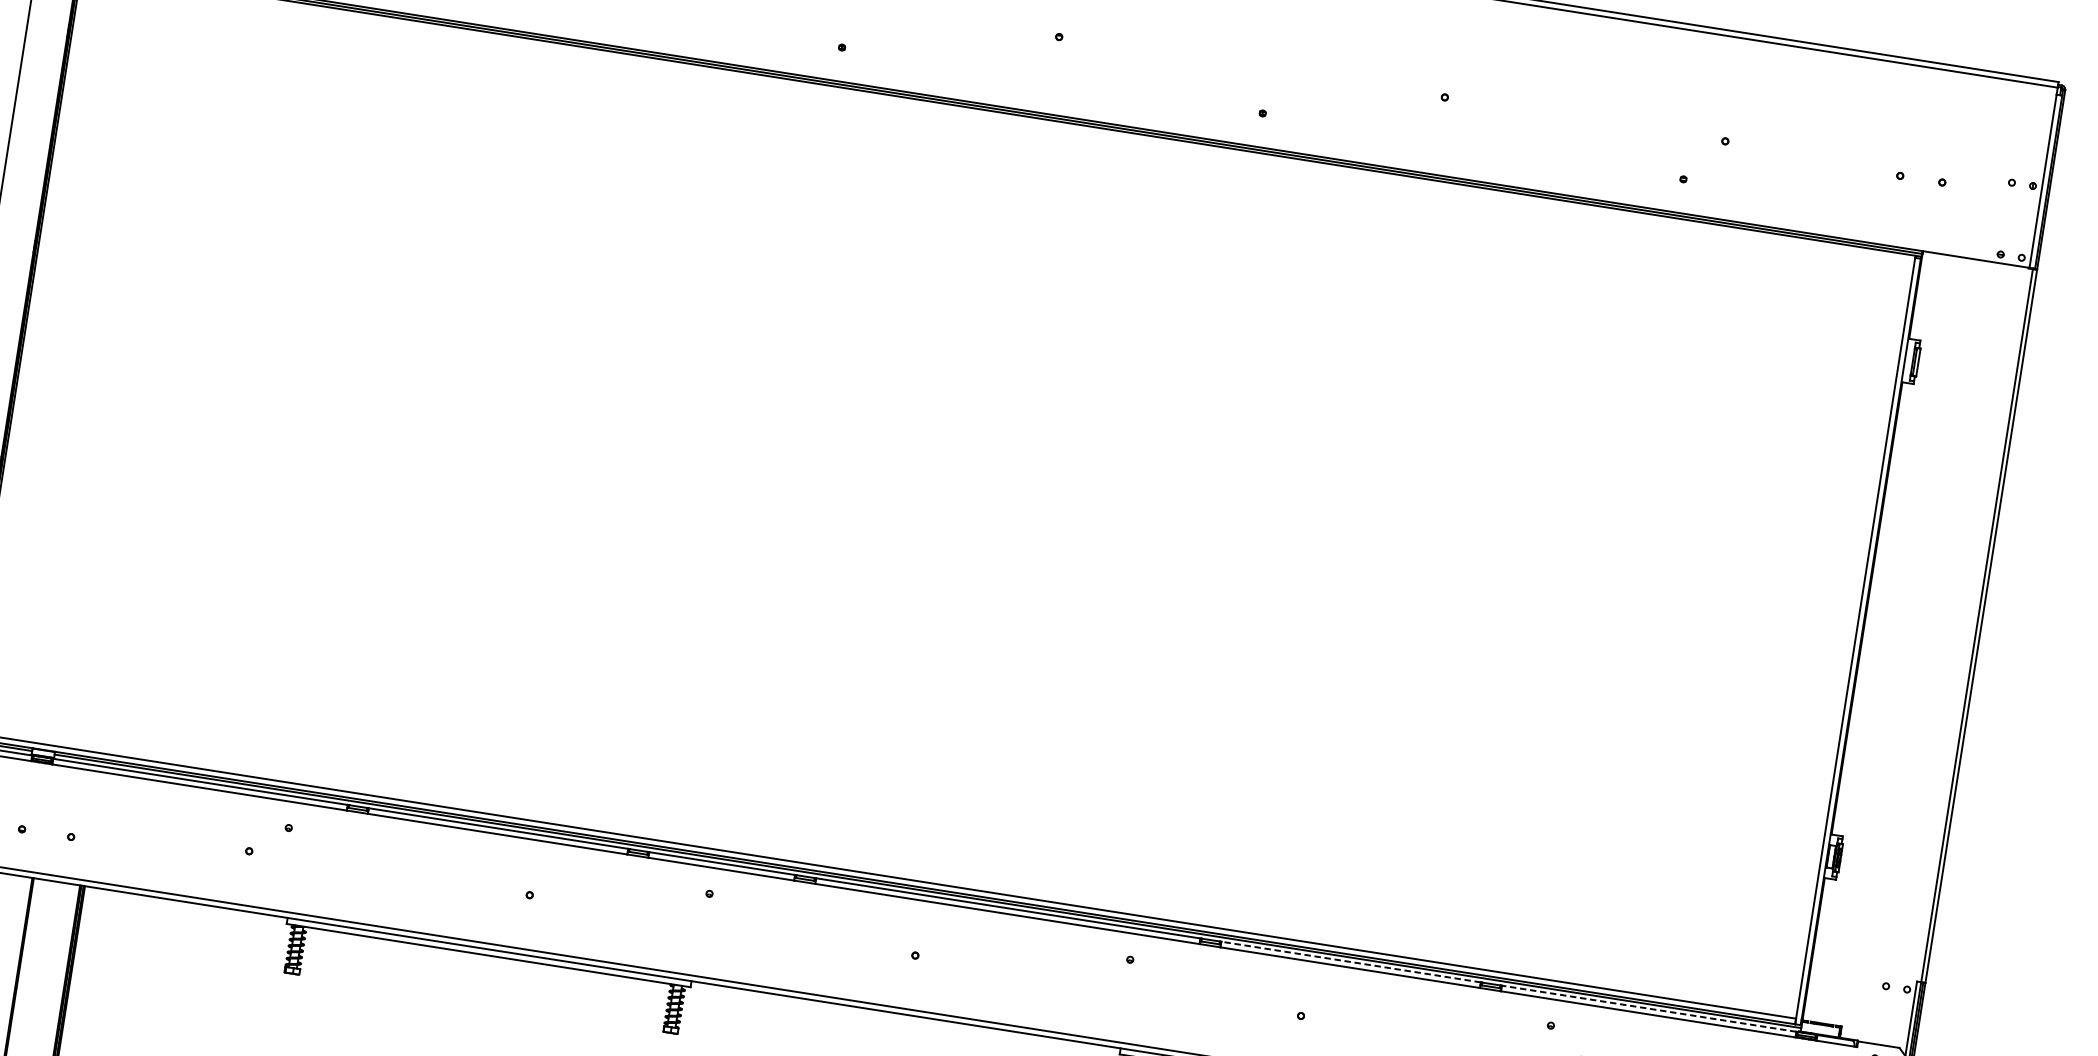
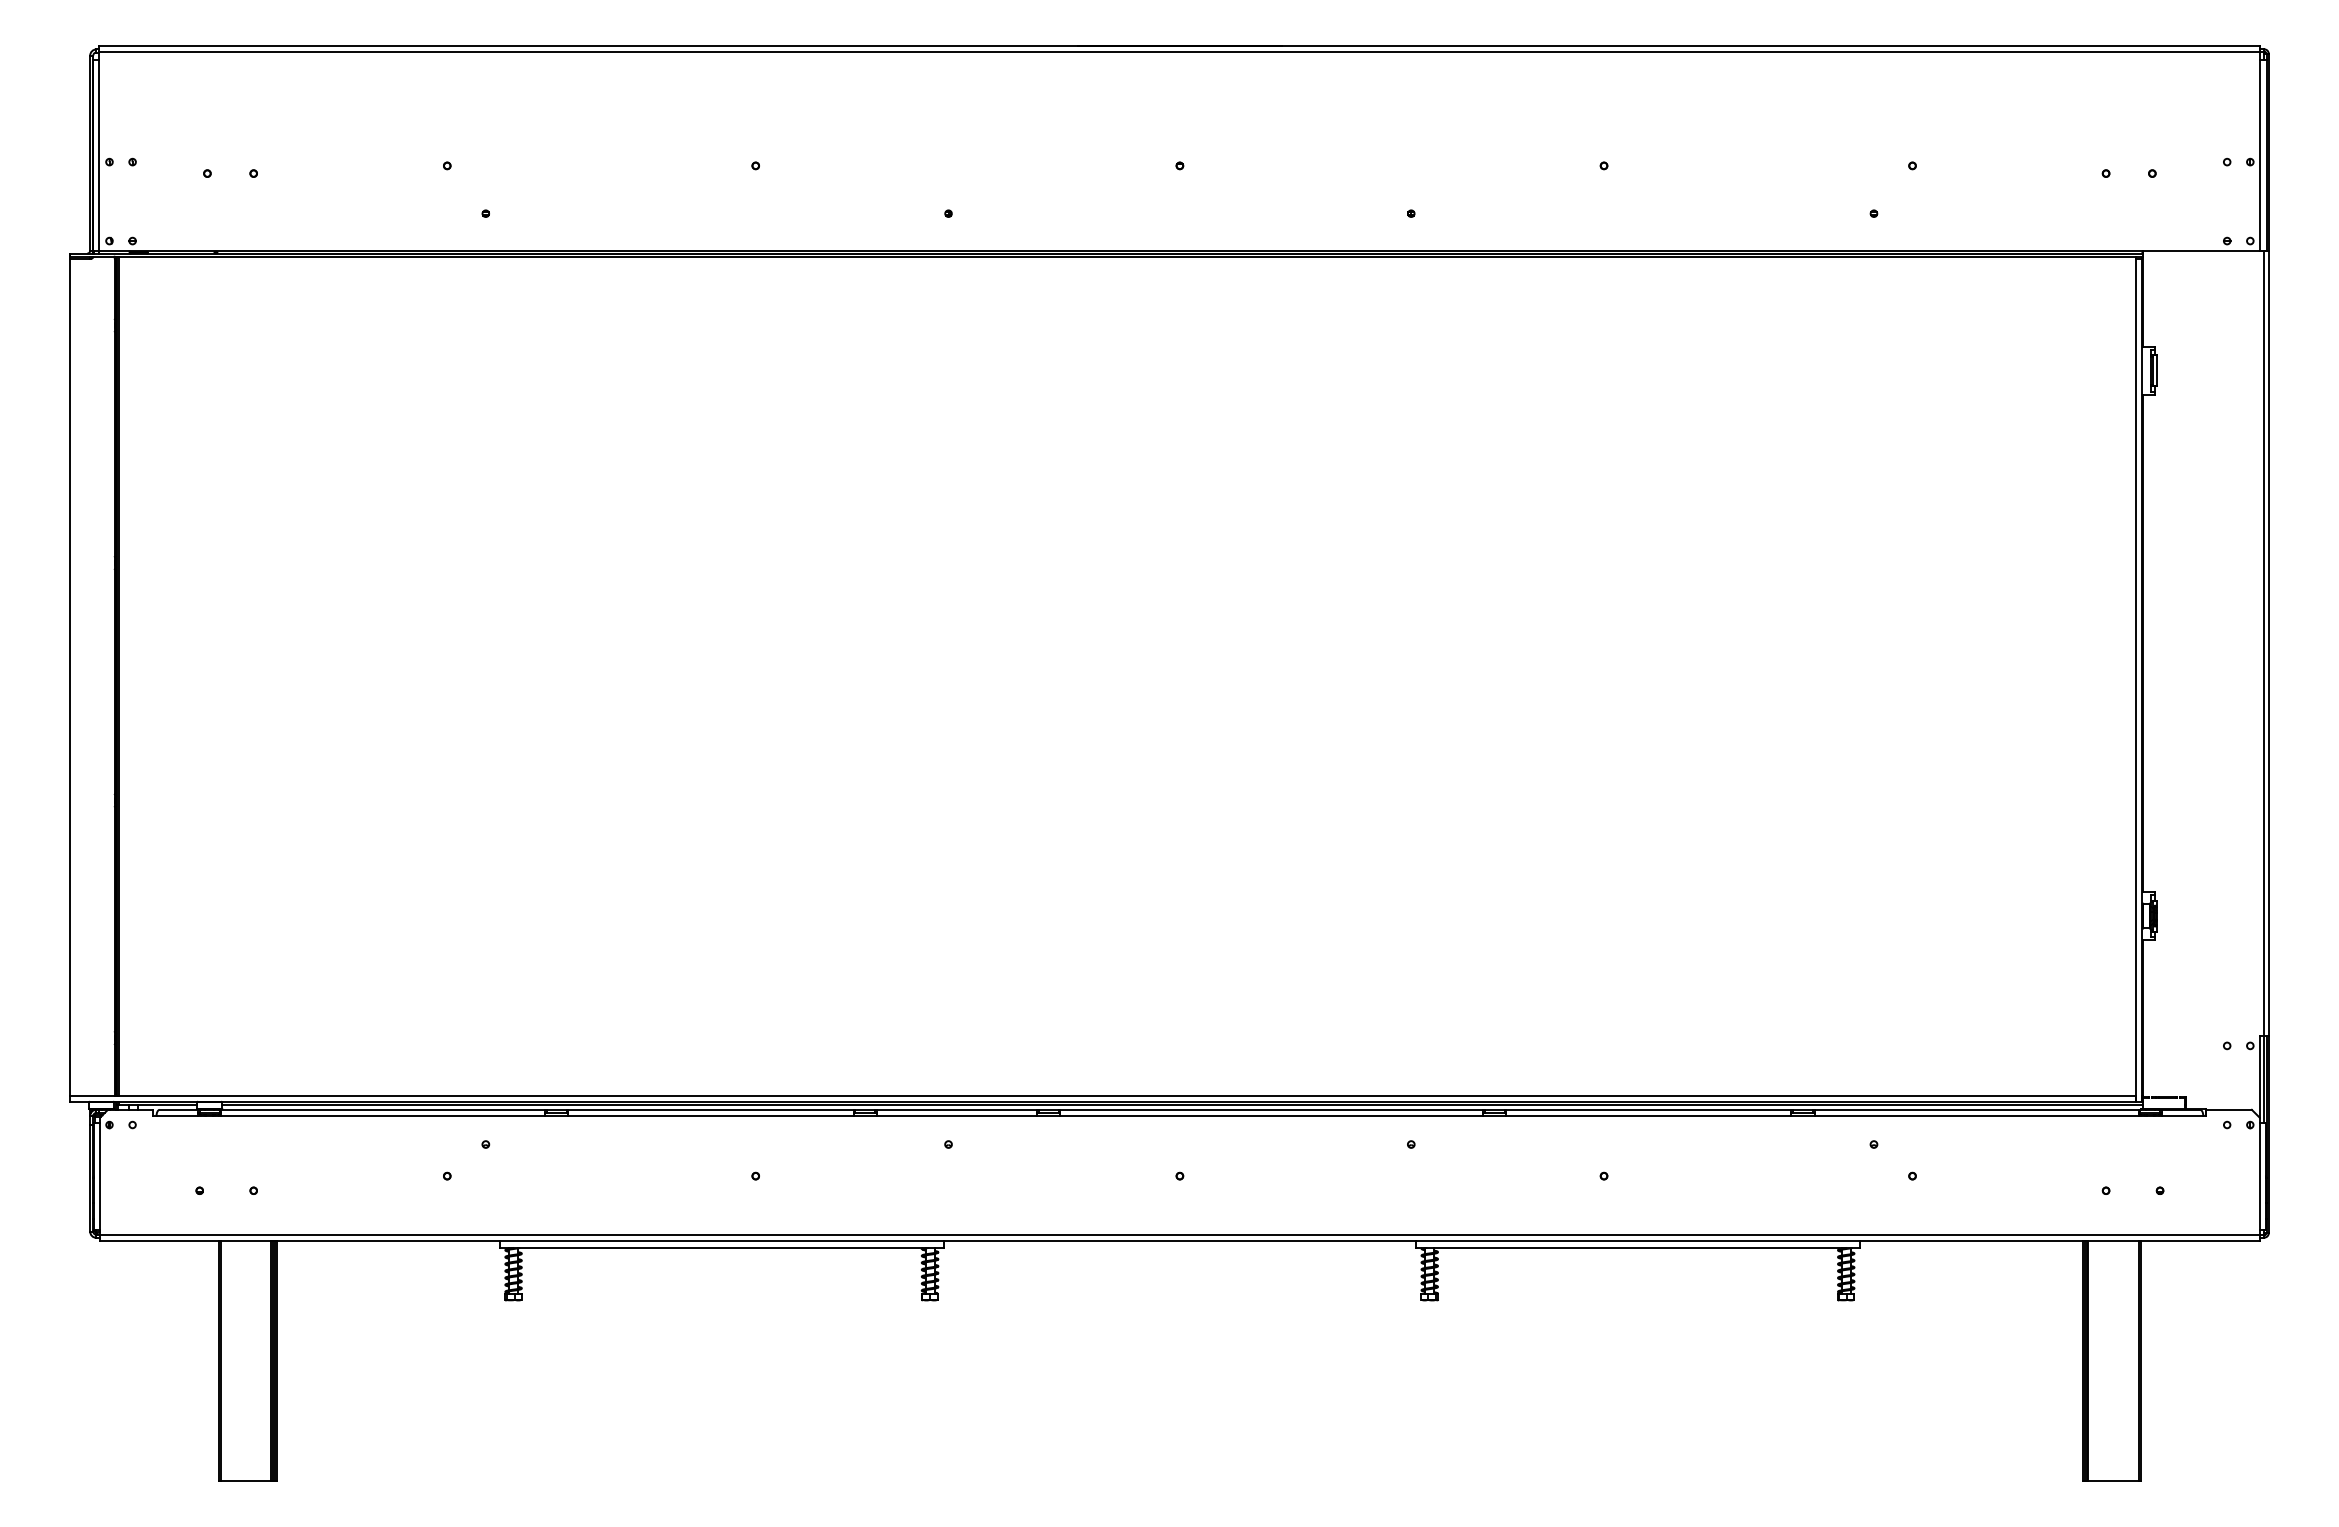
line: (1350, 961) -> (1648, 1109), dashed -> solid
line: (1649, 1008) -> (1976, 1109), dashed -> solid

